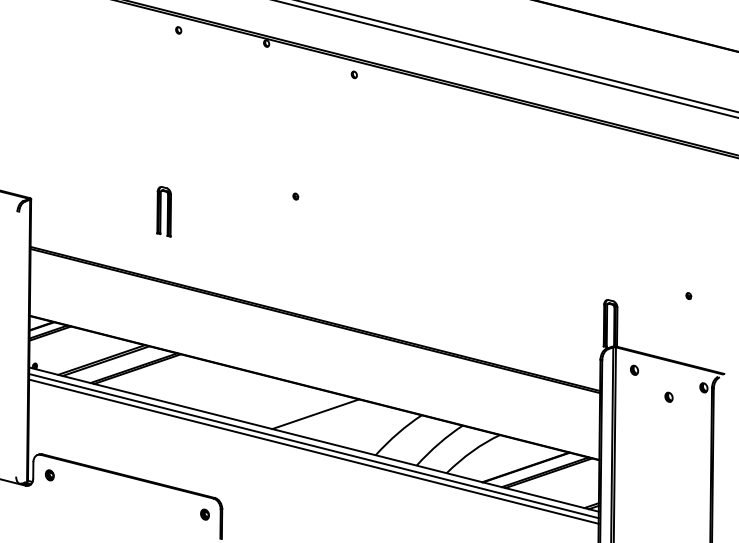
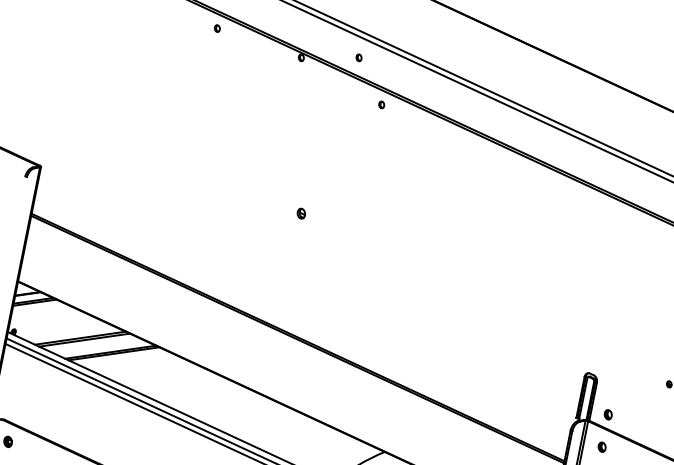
part: (322, 32) -> (358, 57), added
part: (295, 196) -> (301, 213), size x1.6
part: (163, 211) -> (168, 203), removed
part: (634, 336) -> (608, 413), added
line: (315, 414) -> (280, 431), removed

